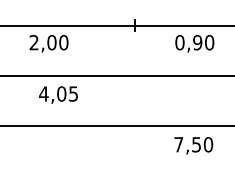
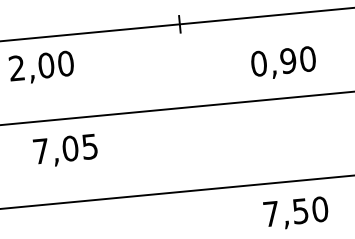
text: (194, 43) -> (283, 62), moved
text: (43, 93) -> (40, 150), 4,05 -> 7,05

